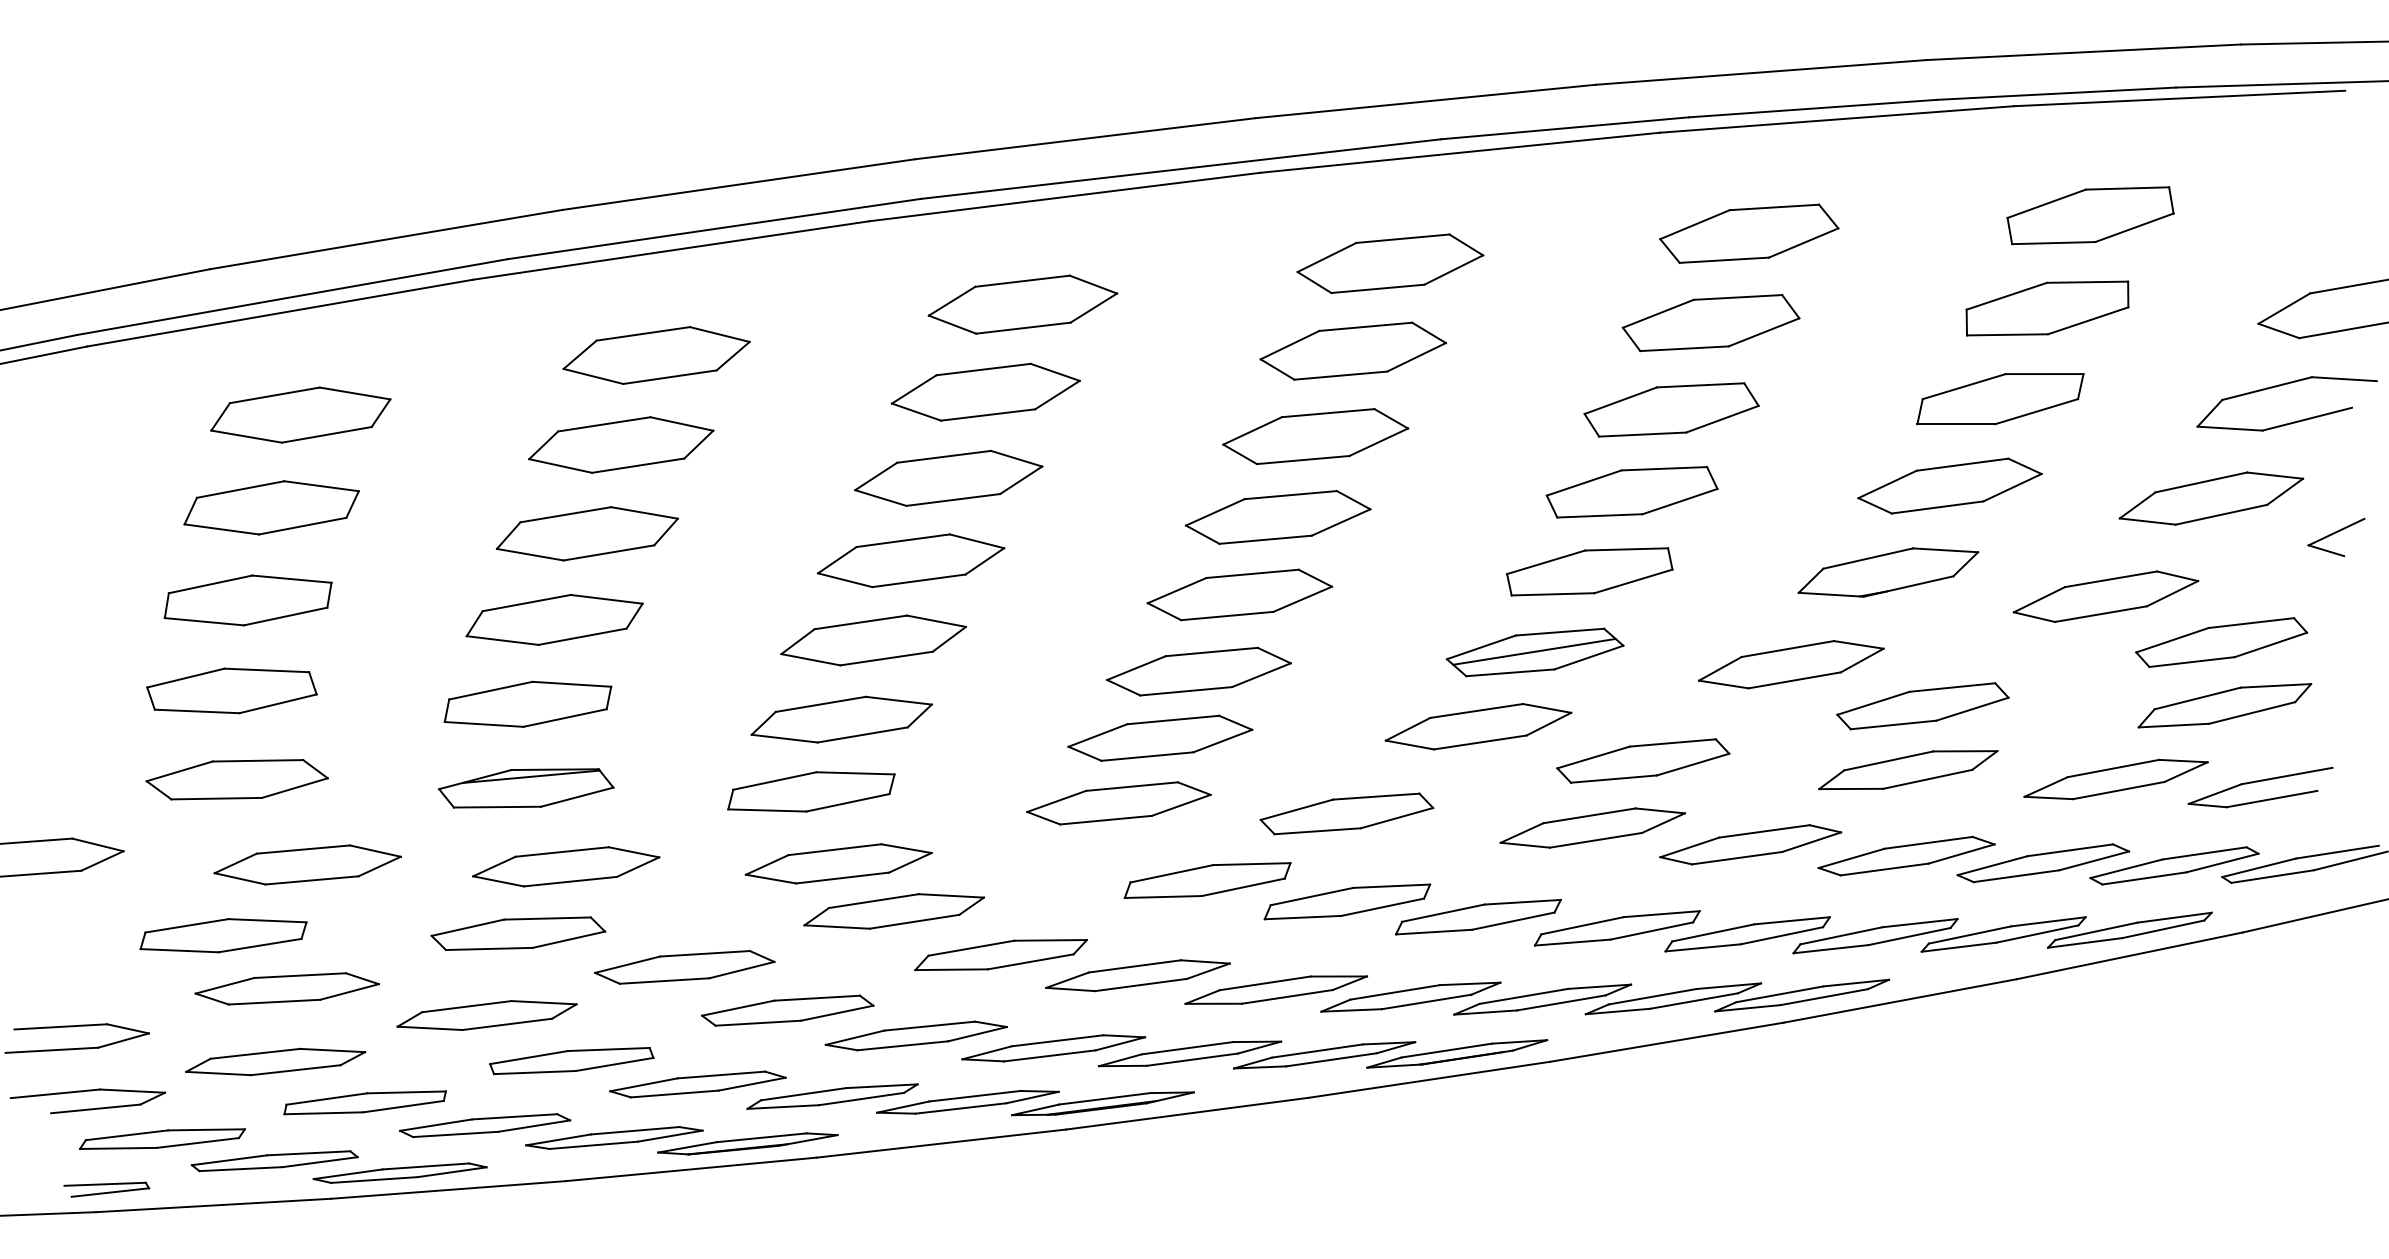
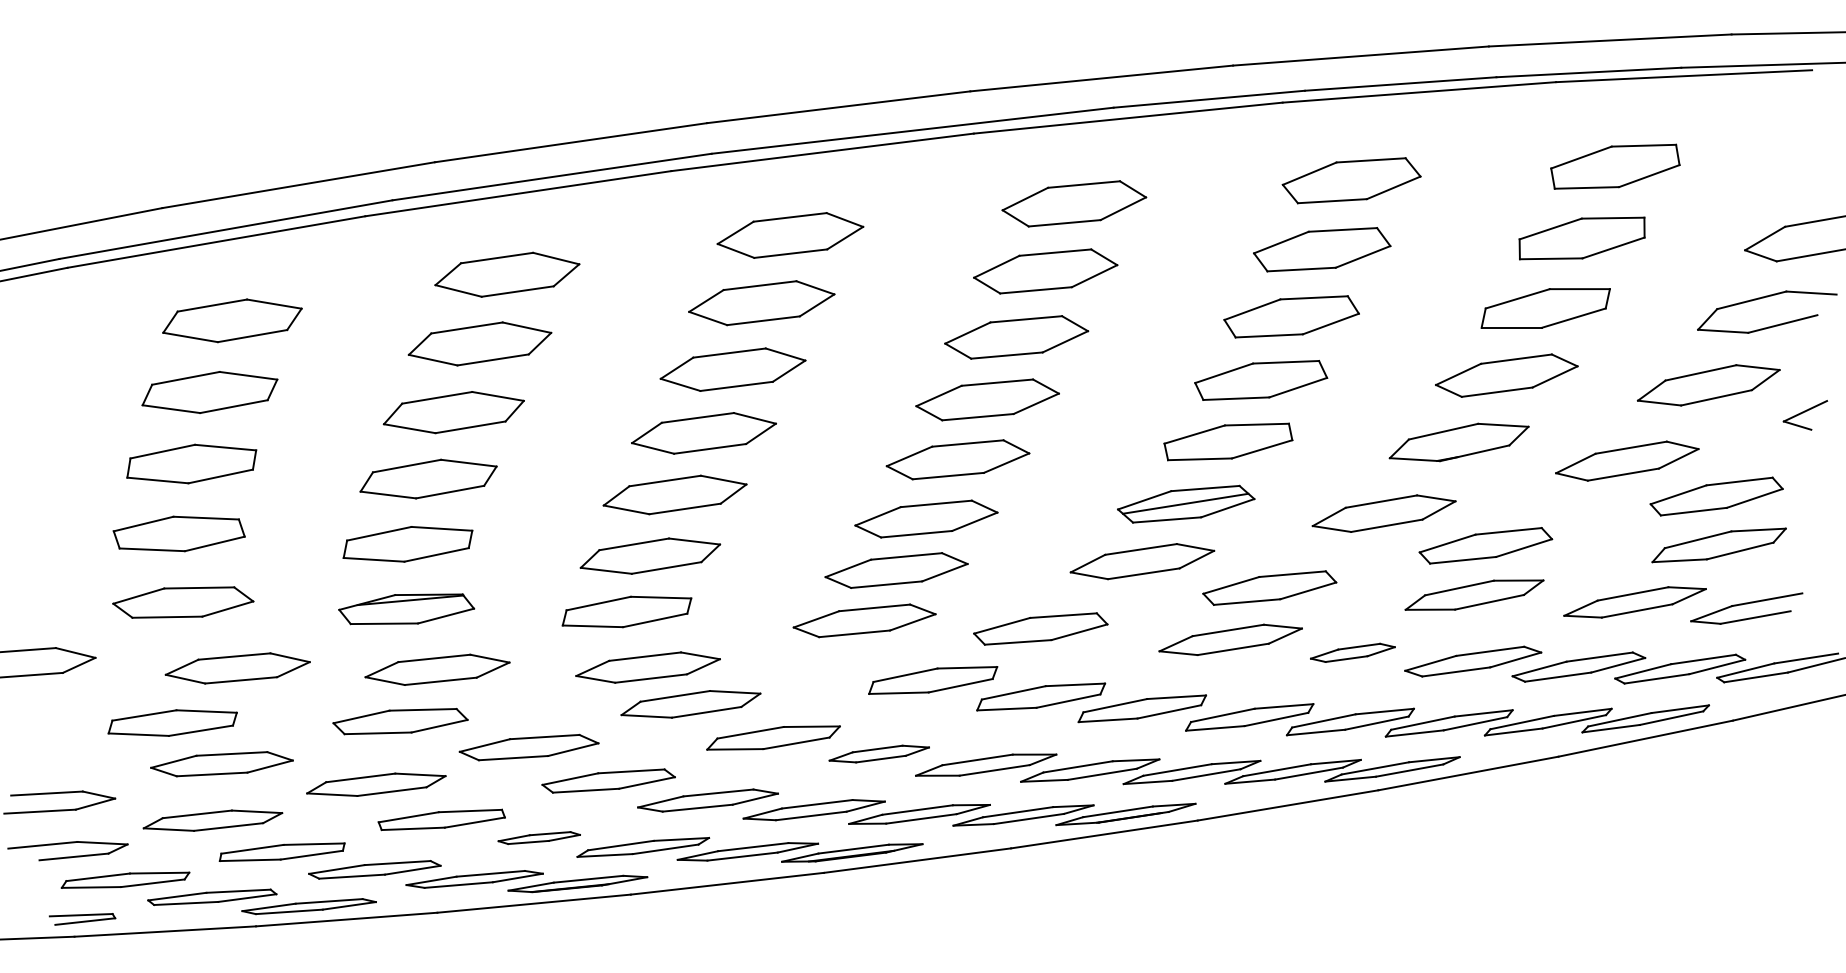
part: (1750, 844) -> (1352, 652), size x0.6
part: (1137, 975) -> (878, 753), size x0.7
part: (697, 1084) -> (538, 838), size x0.6

